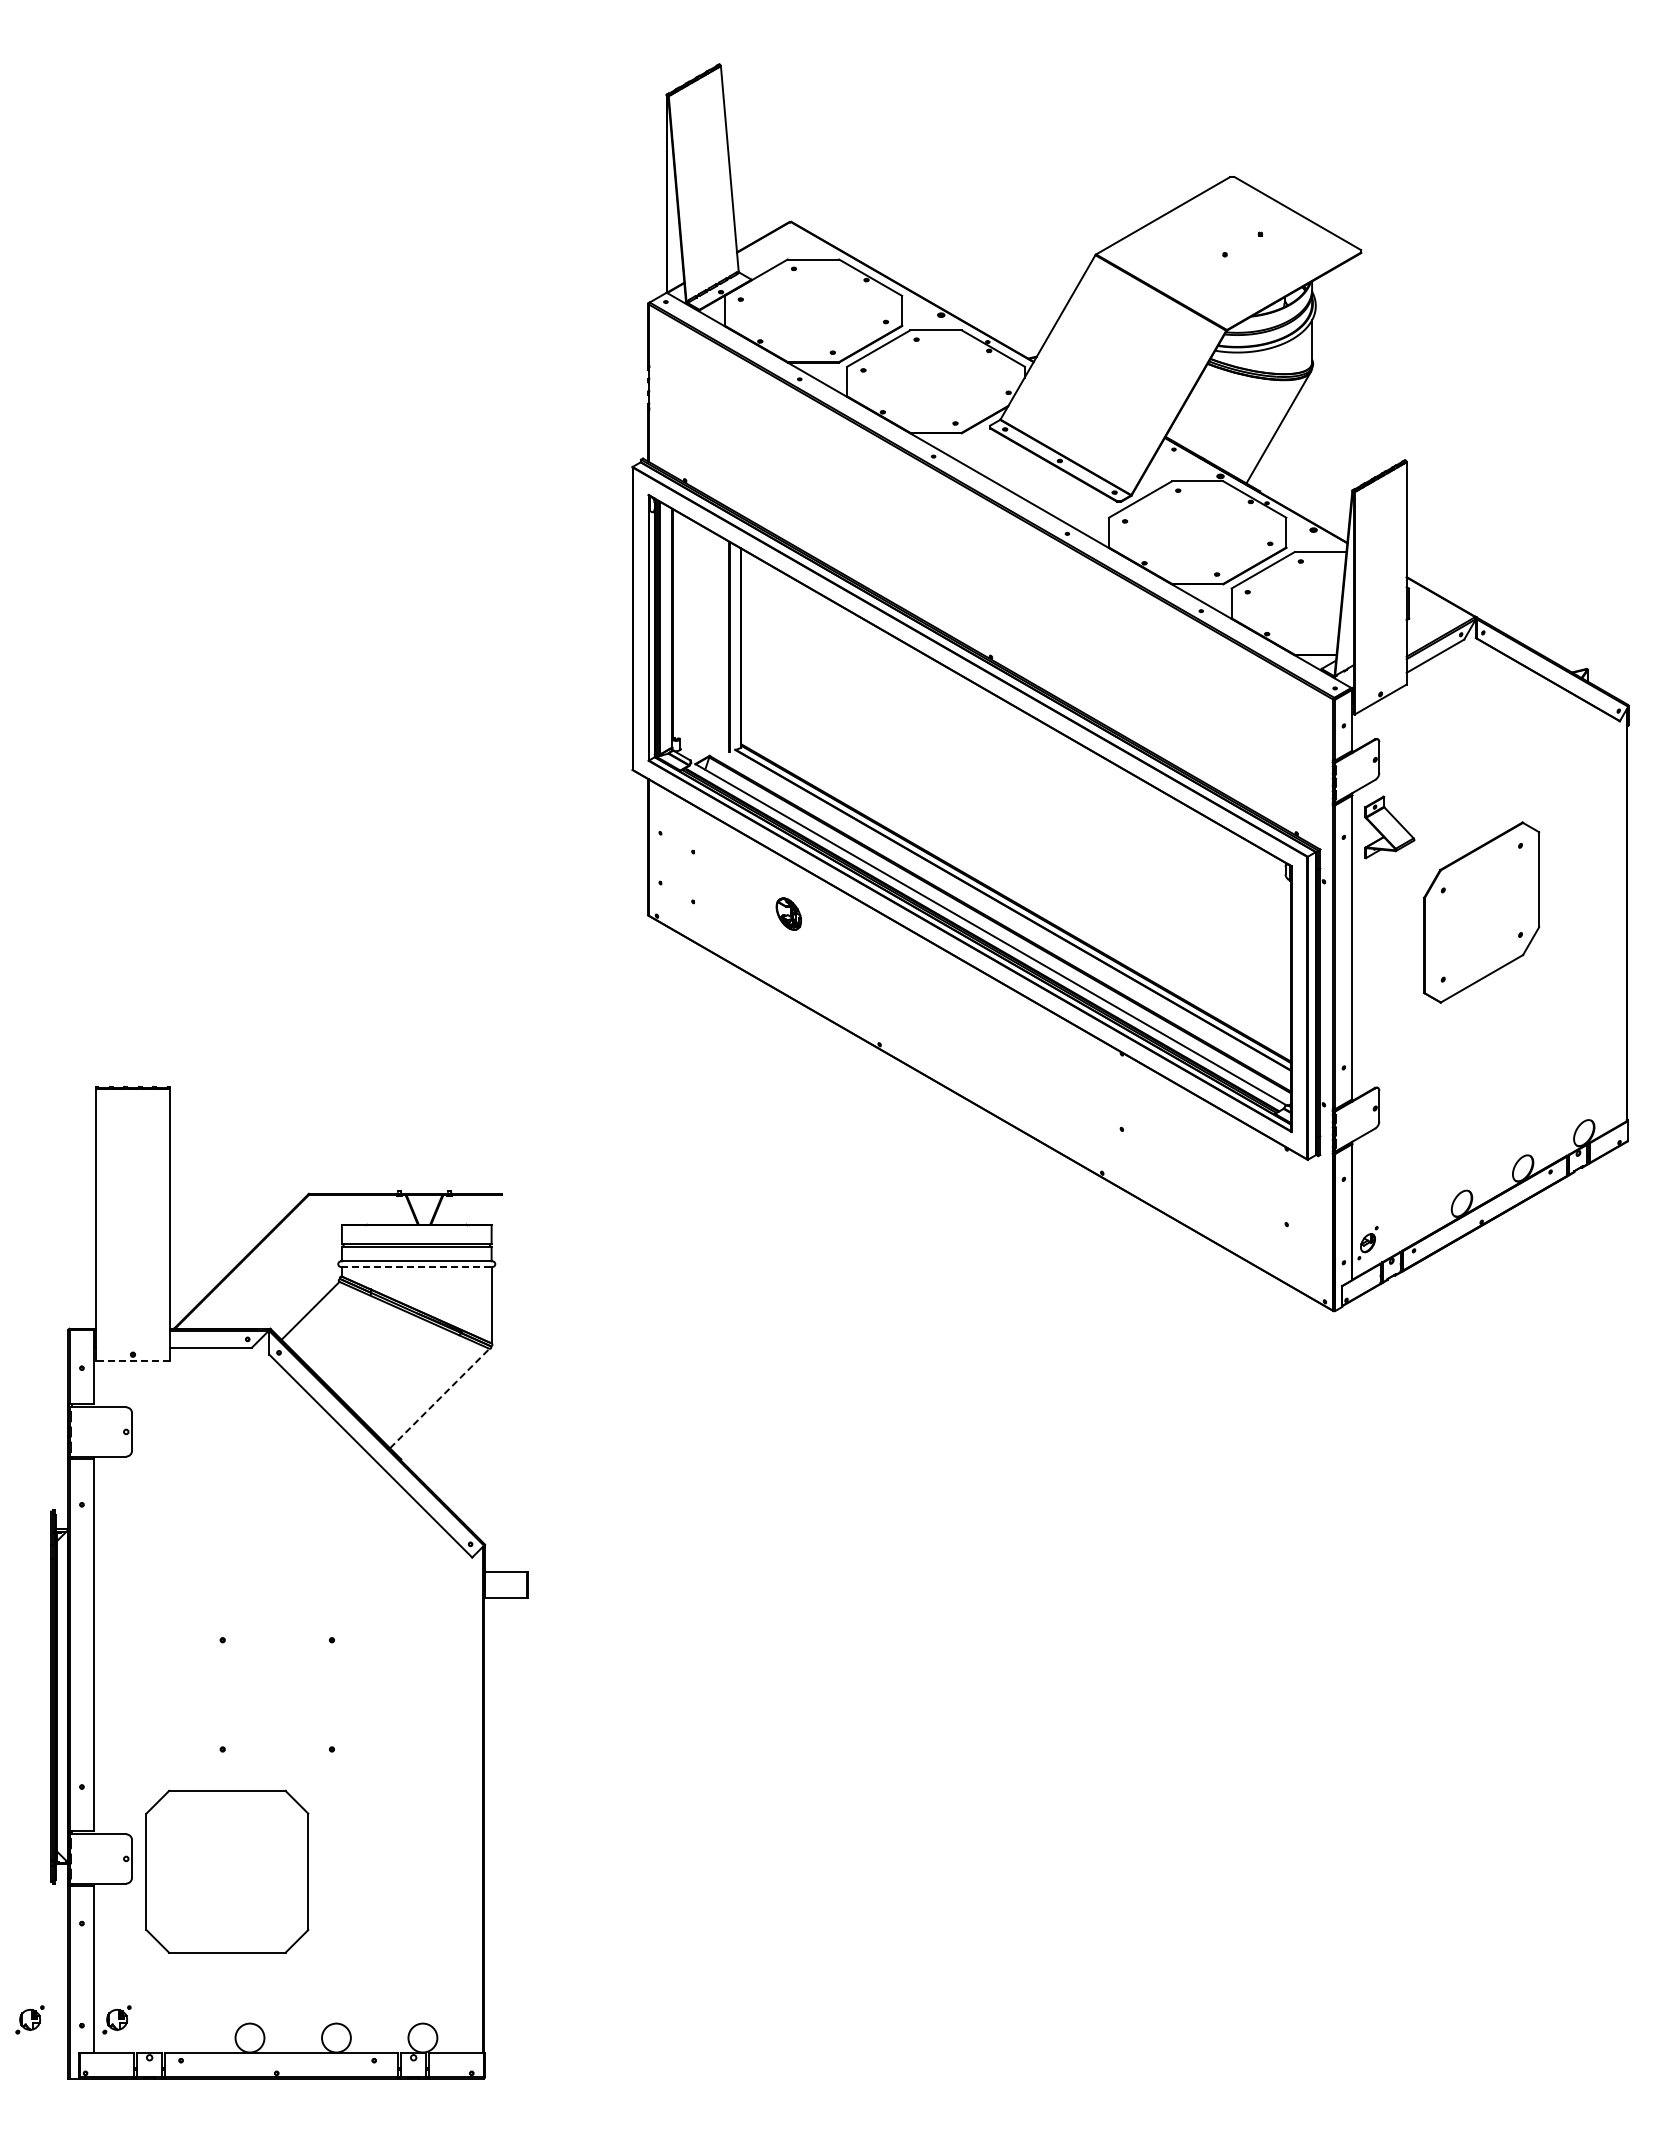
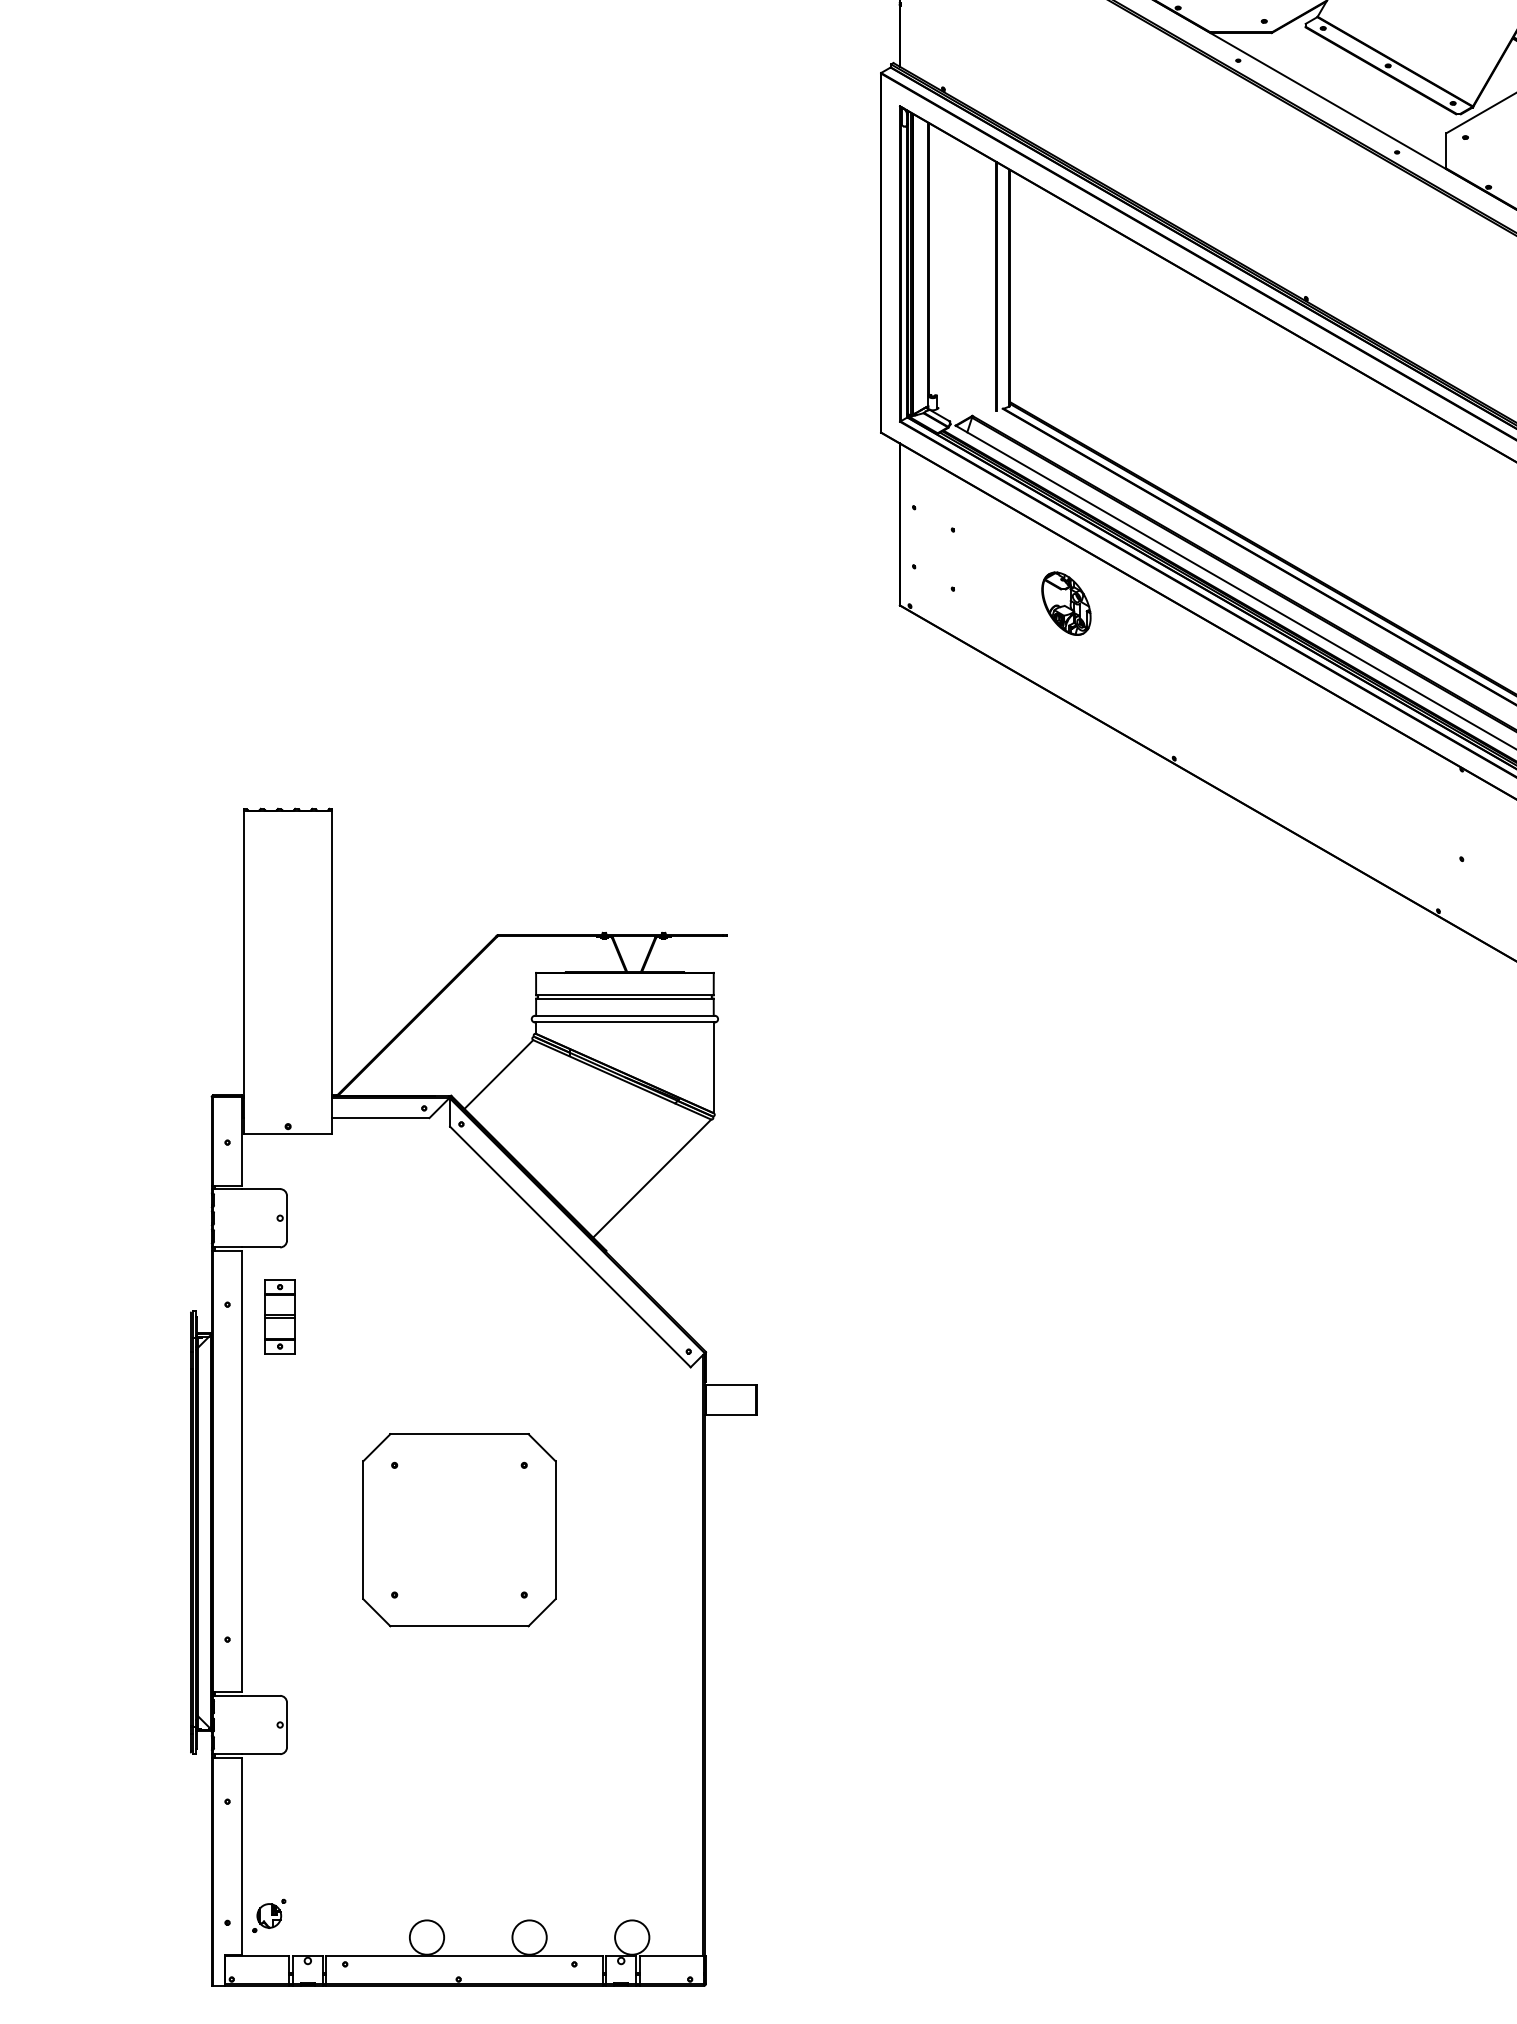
part: (788, 913) -> (1066, 602), size x1.67
line: (416, 1267) -> (624, 1023), dashed -> solid
line: (133, 1361) -> (288, 1134), dashed -> solid
line: (440, 1398) -> (653, 1178), dashed -> solid
part: (126, 1514) -> (280, 1316), added
part: (227, 1871) -> (459, 1529), moved
part: (29, 2019) -> (165, 1915), removed

